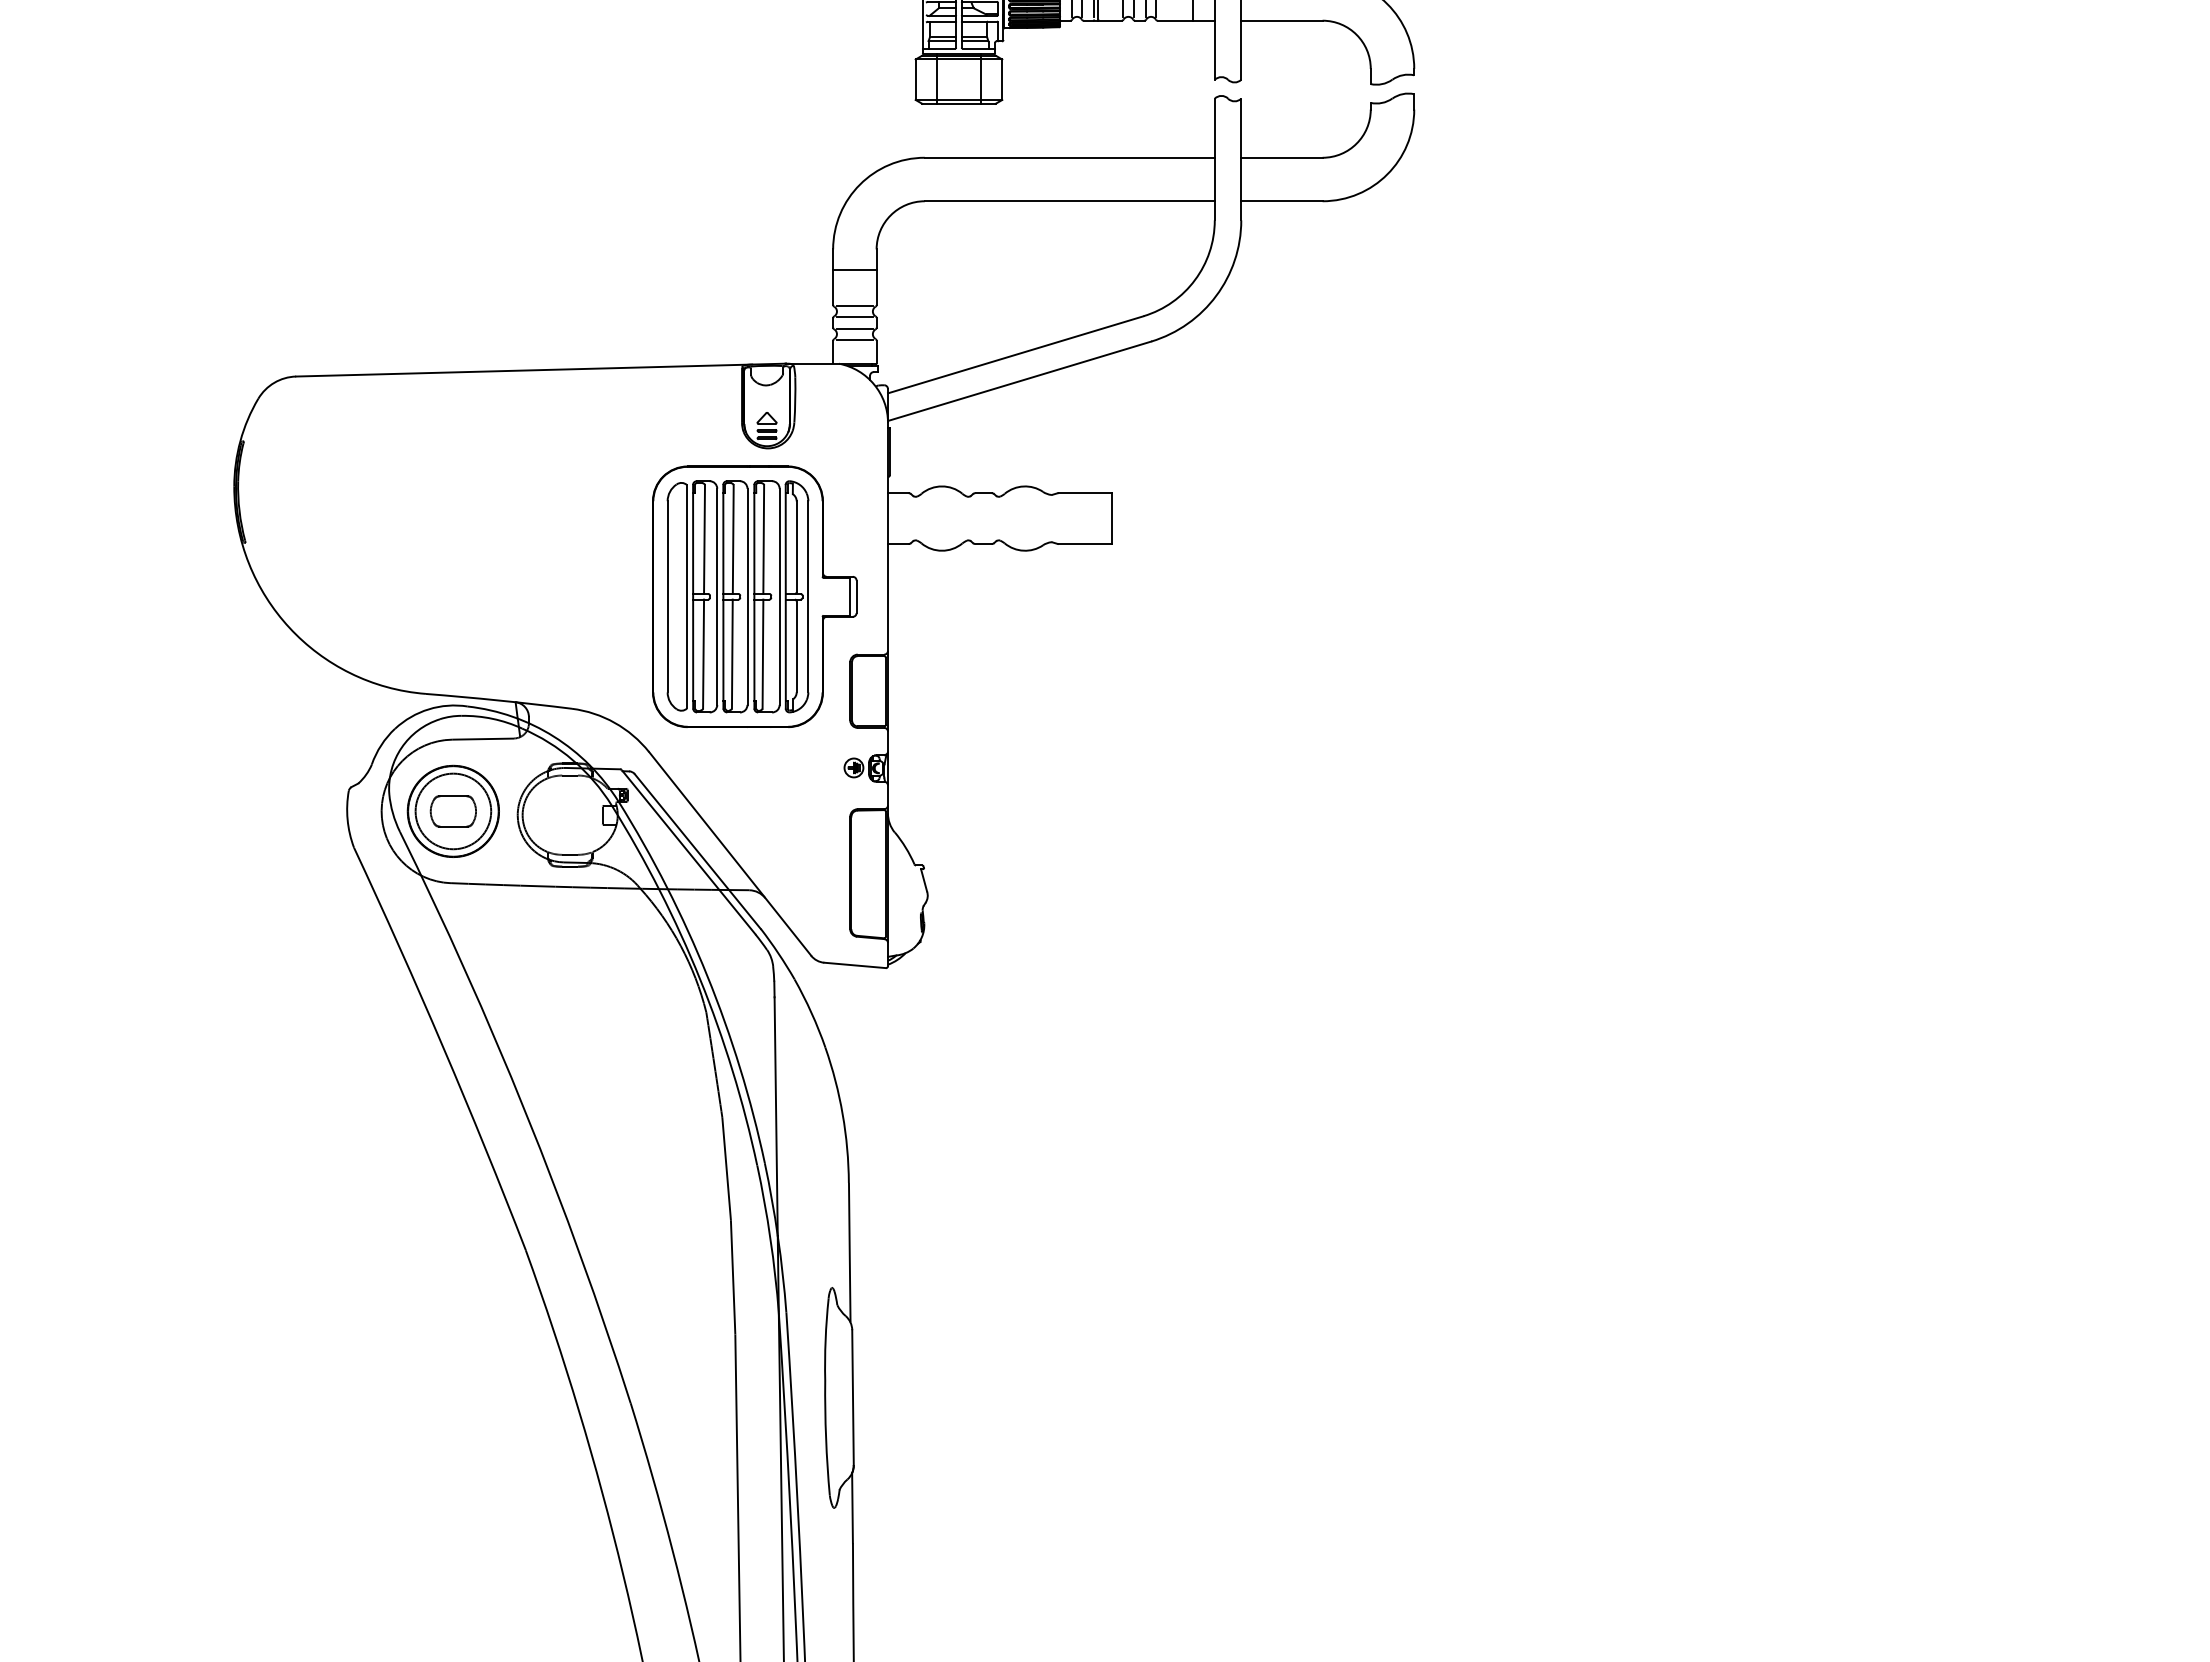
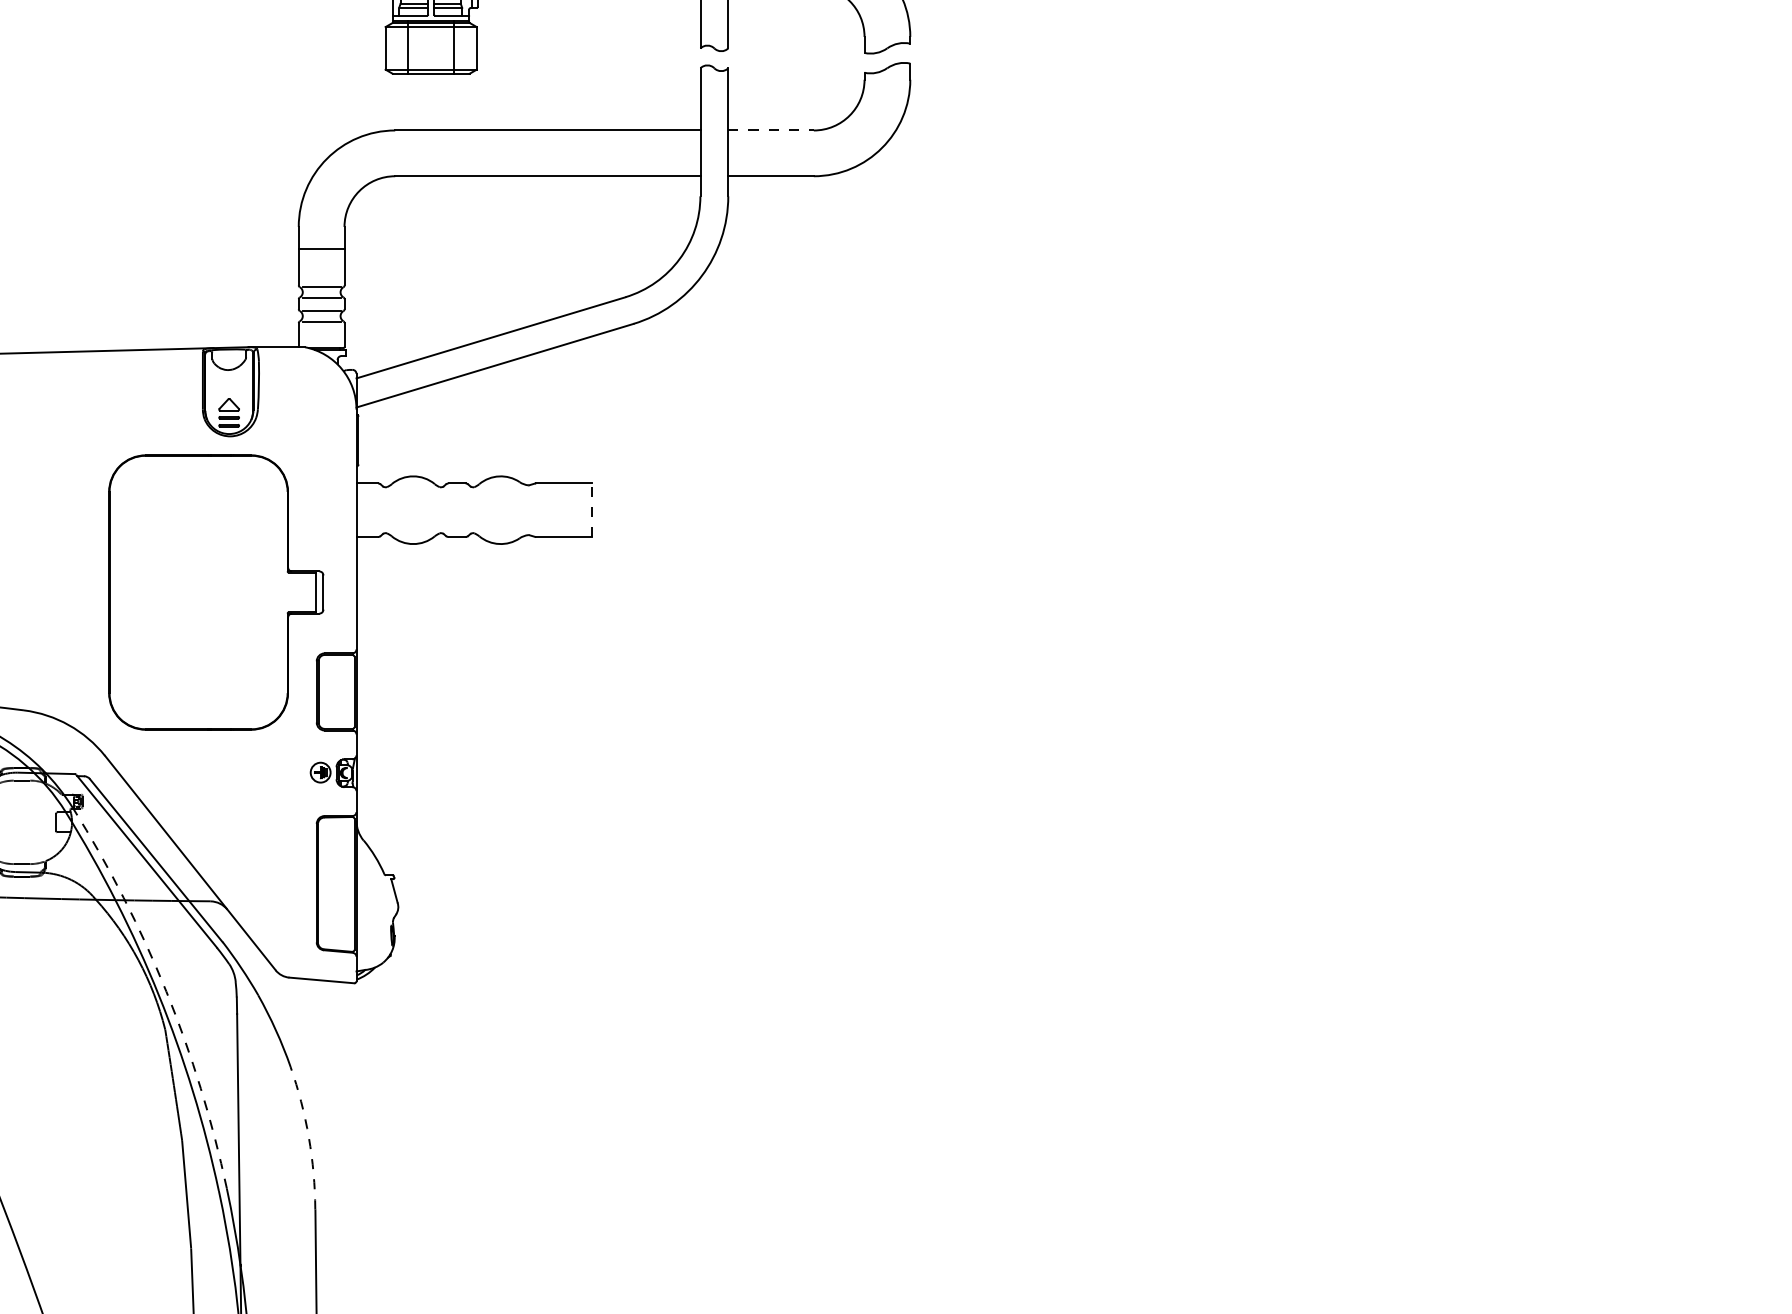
line: (1281, 157) -> (770, 130), solid -> dashed
line: (1112, 518) -> (592, 510), solid -> dashed
part: (737, 596) -> (198, 592), removed
arc: (707, 976) -> (166, 992), solid -> dashed
arc: (842, 1114) -> (308, 1137), solid -> dashed

